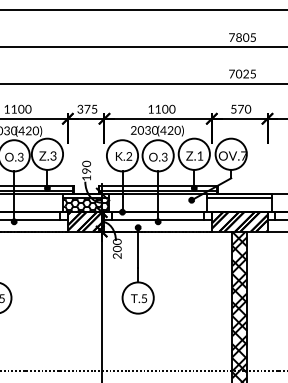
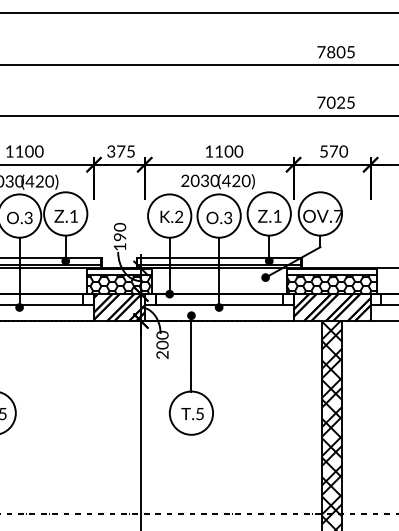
text: (53, 155) -> (74, 215), Z.3 -> Z.1
hatch: (239, 205) -> (331, 284), added

